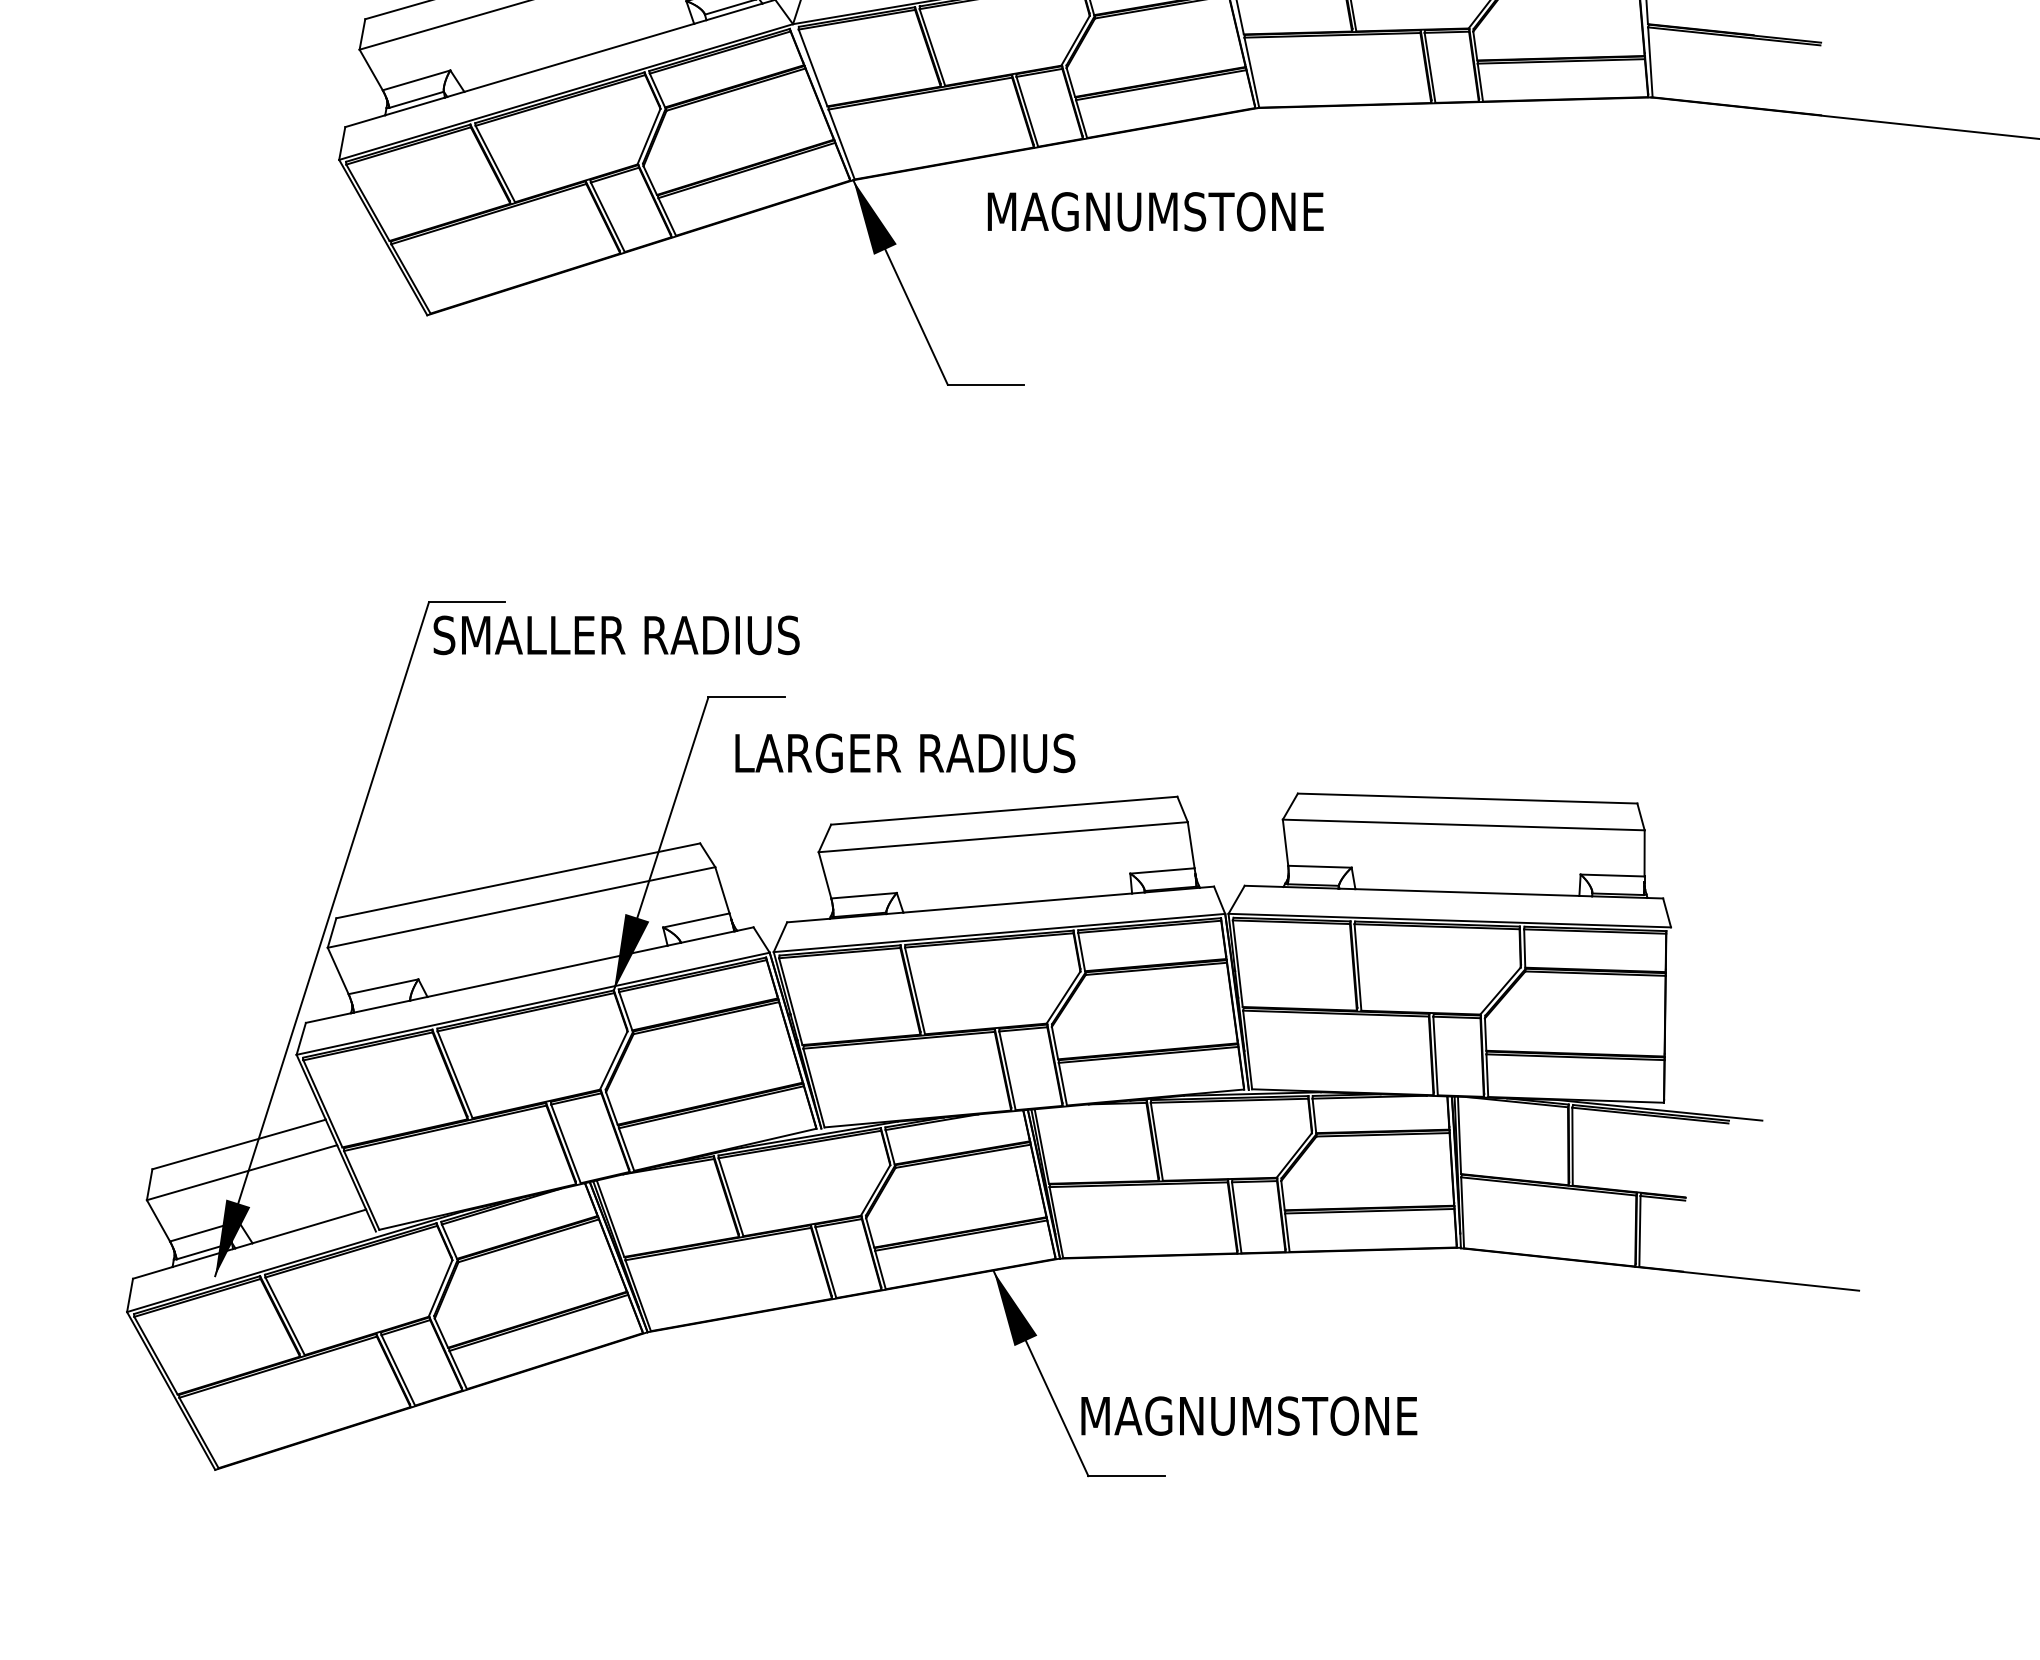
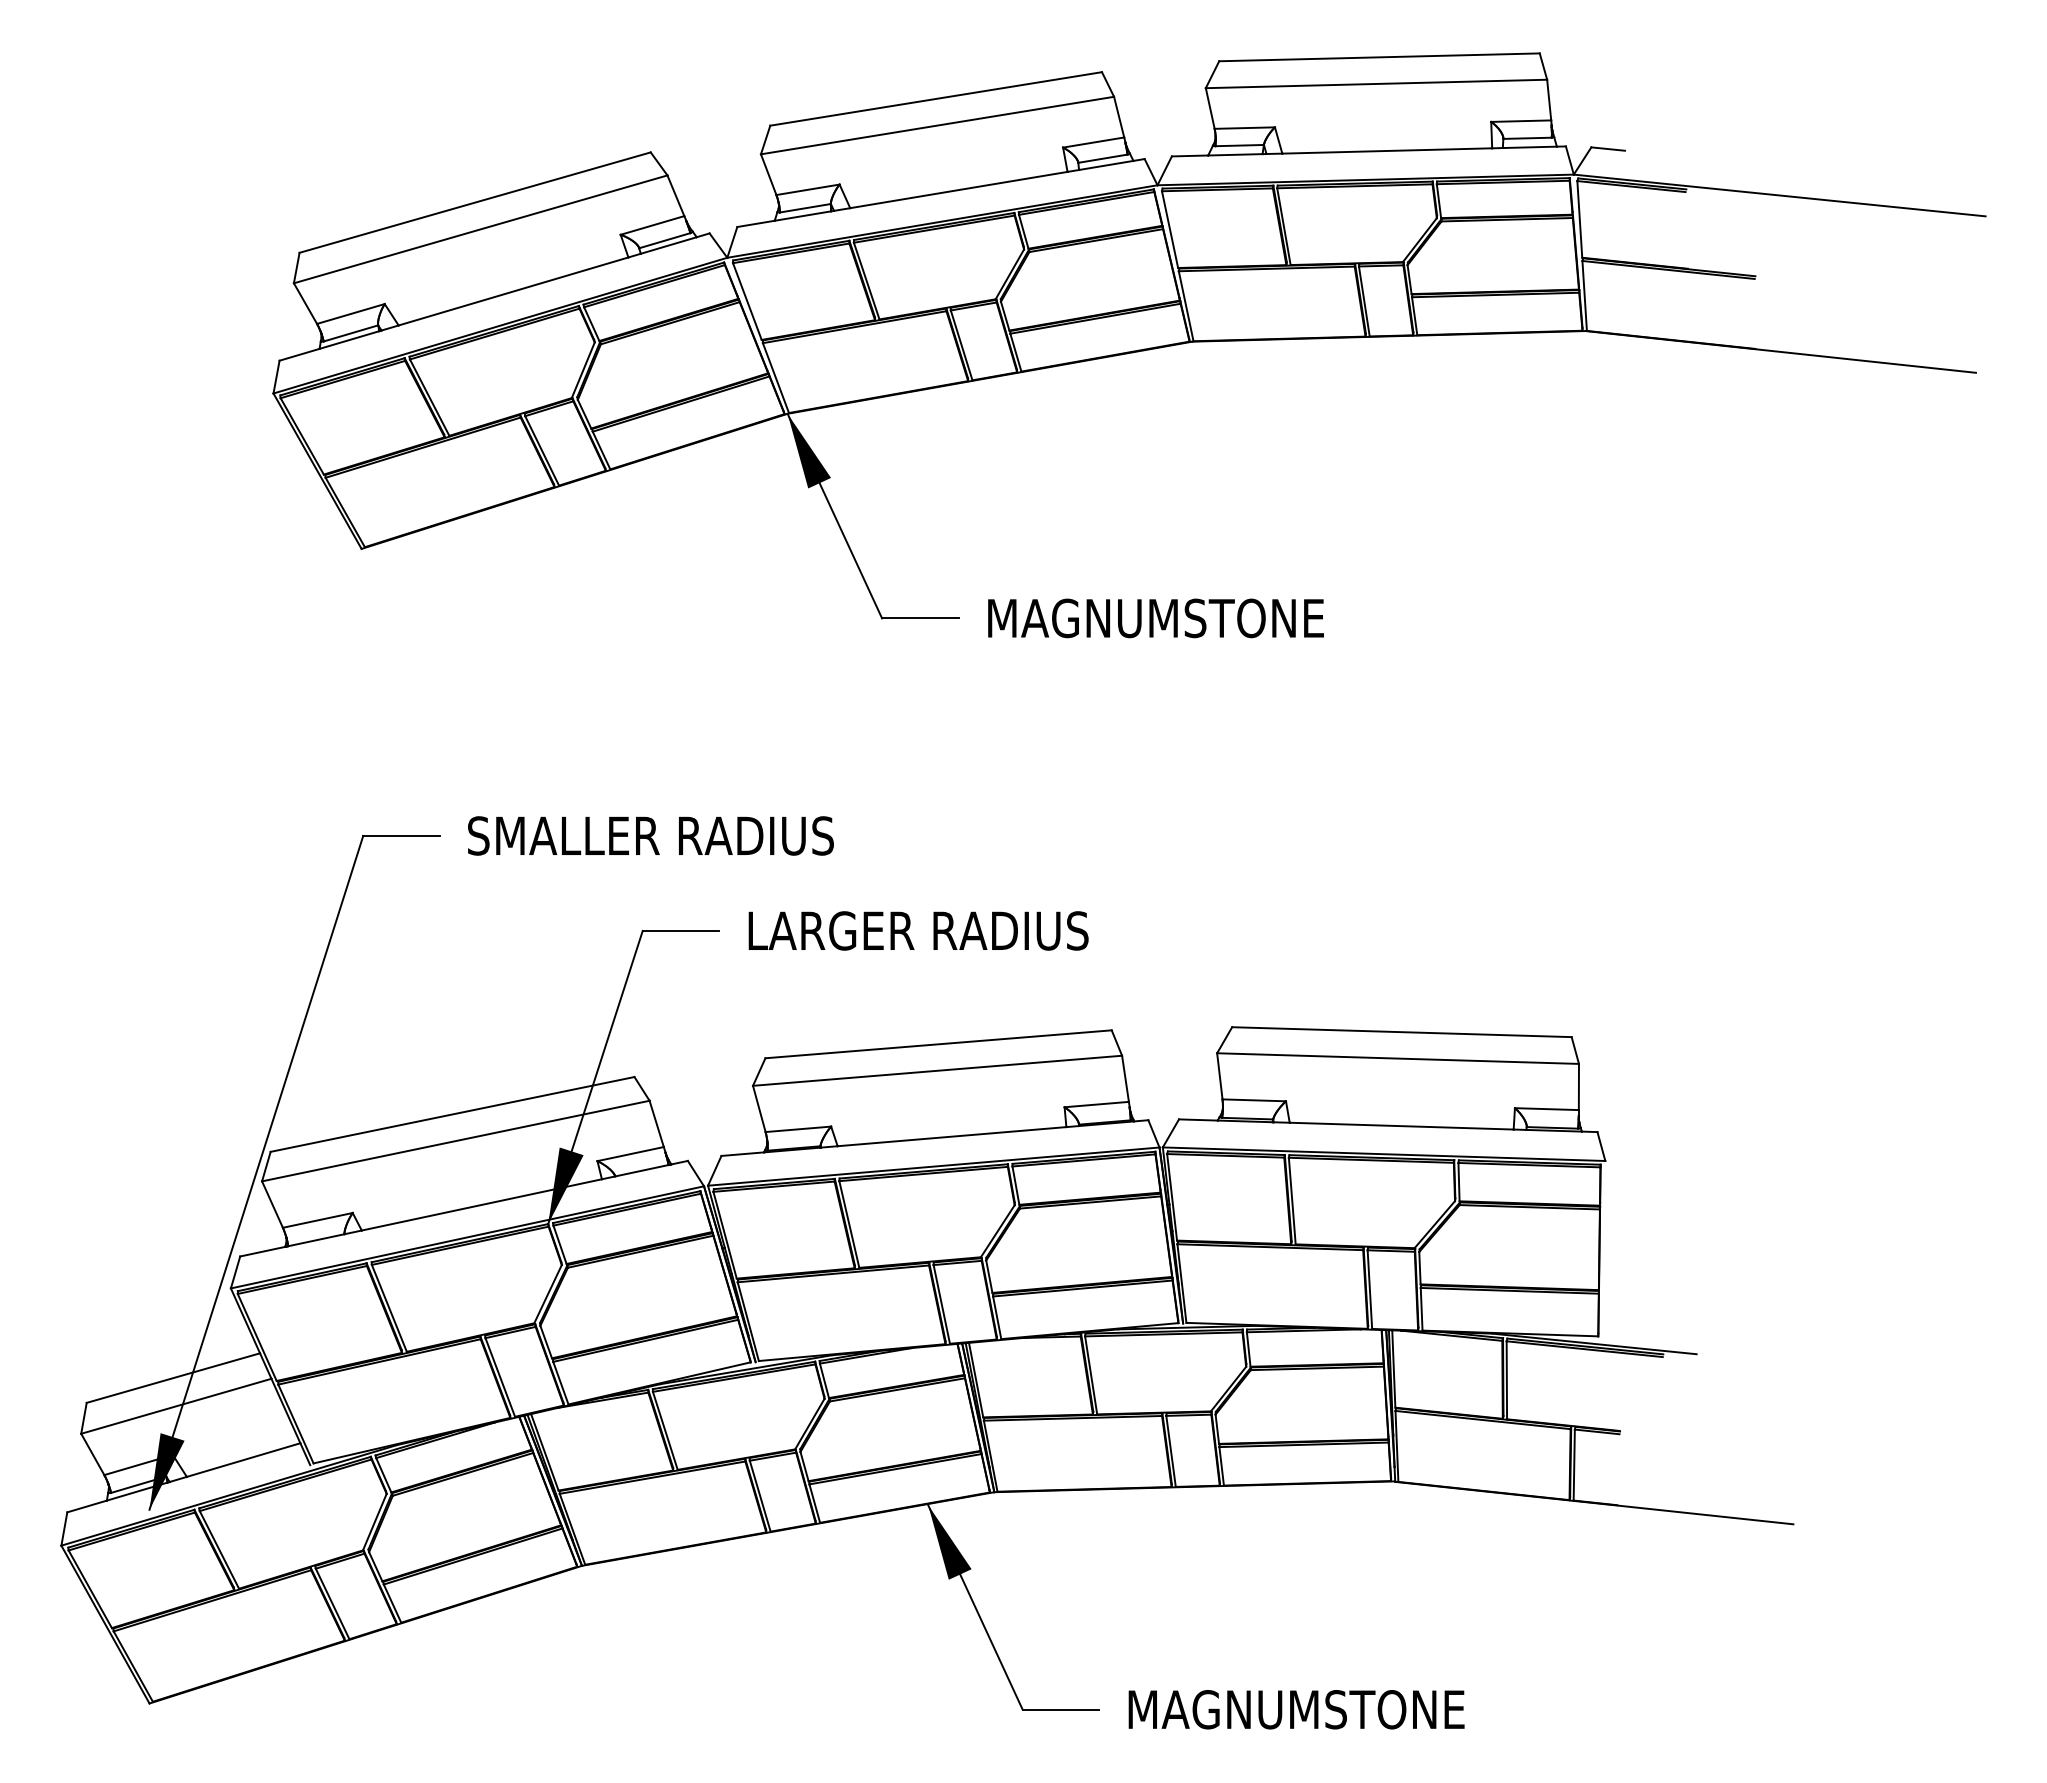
text: (1155, 211) -> (1155, 618), moved
text: (616, 634) -> (650, 835), moved
text: (905, 752) -> (918, 930), moved
text: (1249, 1415) -> (1296, 1709), moved

